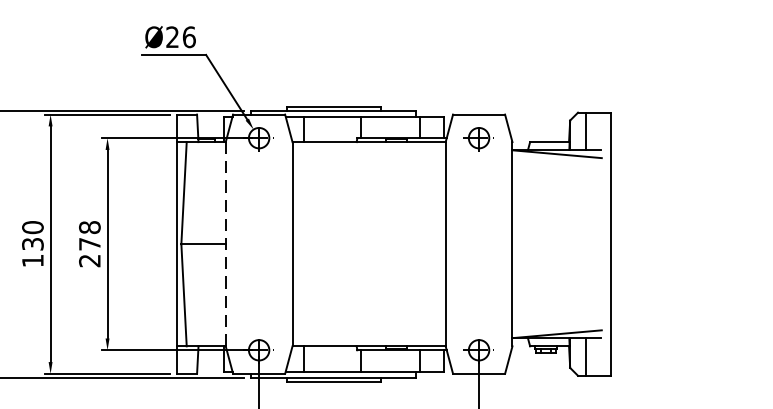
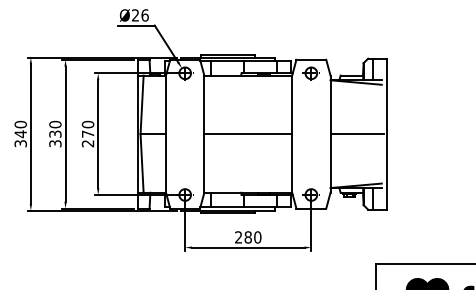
text: (88, 227) -> (87, 124), 278 -> 270
line: (226, 244) -> (166, 134), dashed -> solid
line: (369, 244) -> (248, 134), added
line: (559, 244) -> (357, 134), added
text: (33, 260) -> (55, 143), 130 -> 330

